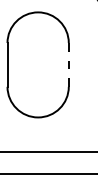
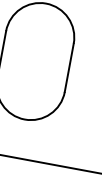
line: (68, 64) -> (69, 67), dashed -> solid

